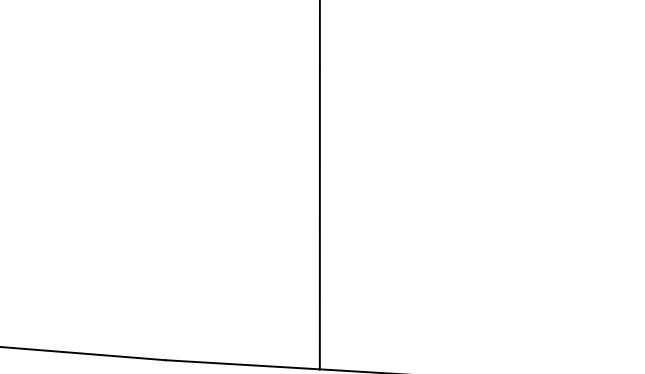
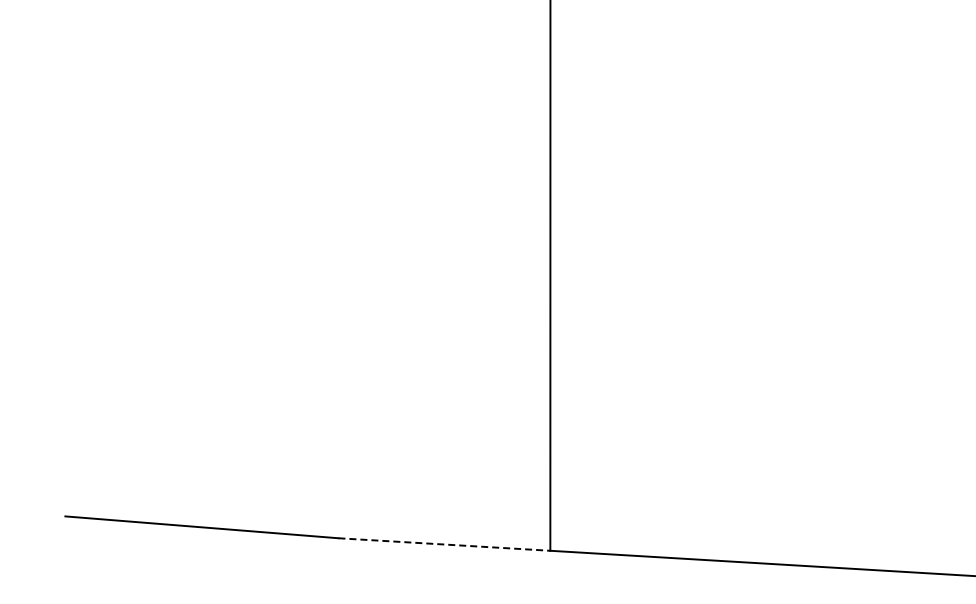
line: (243, 364) -> (444, 544), solid -> dashed

